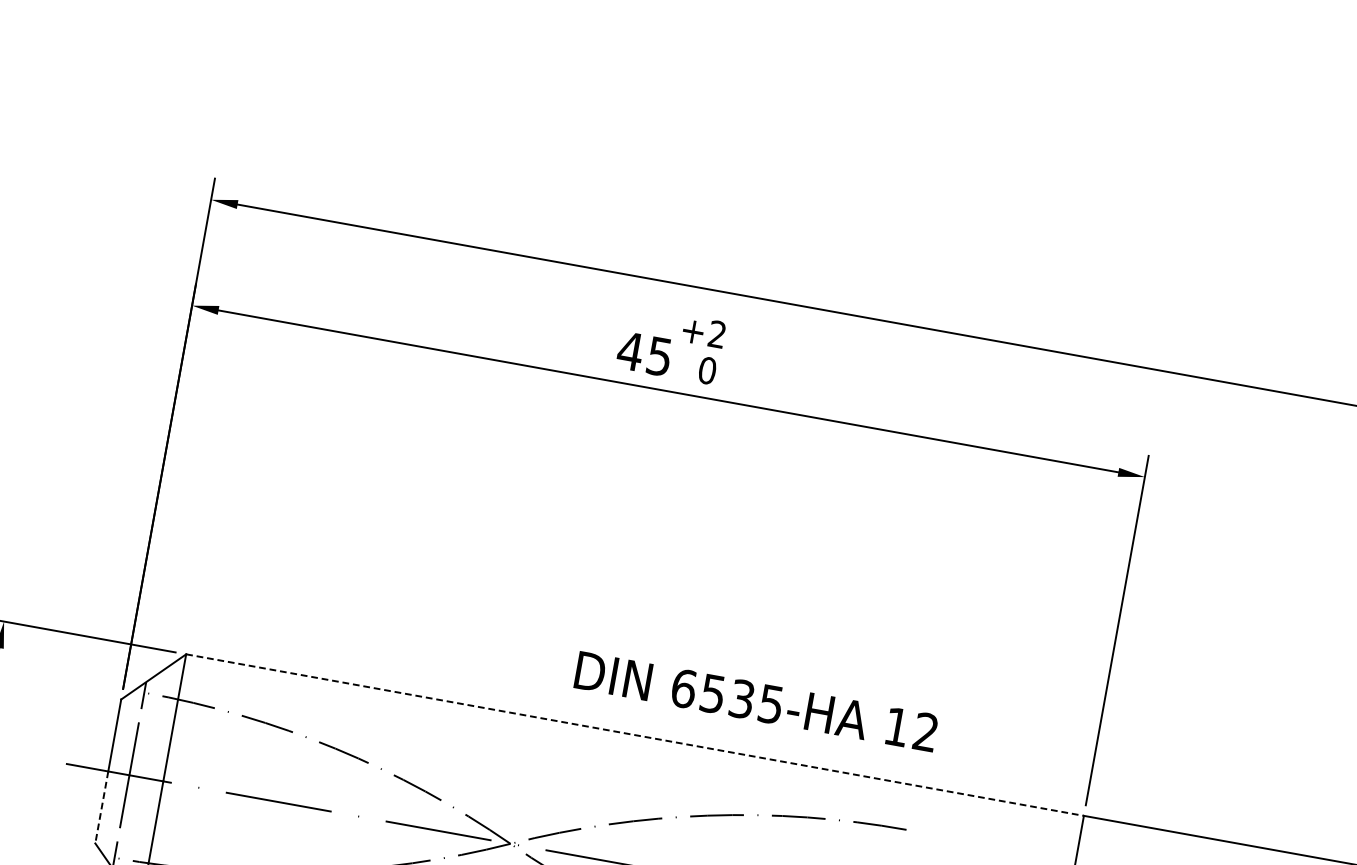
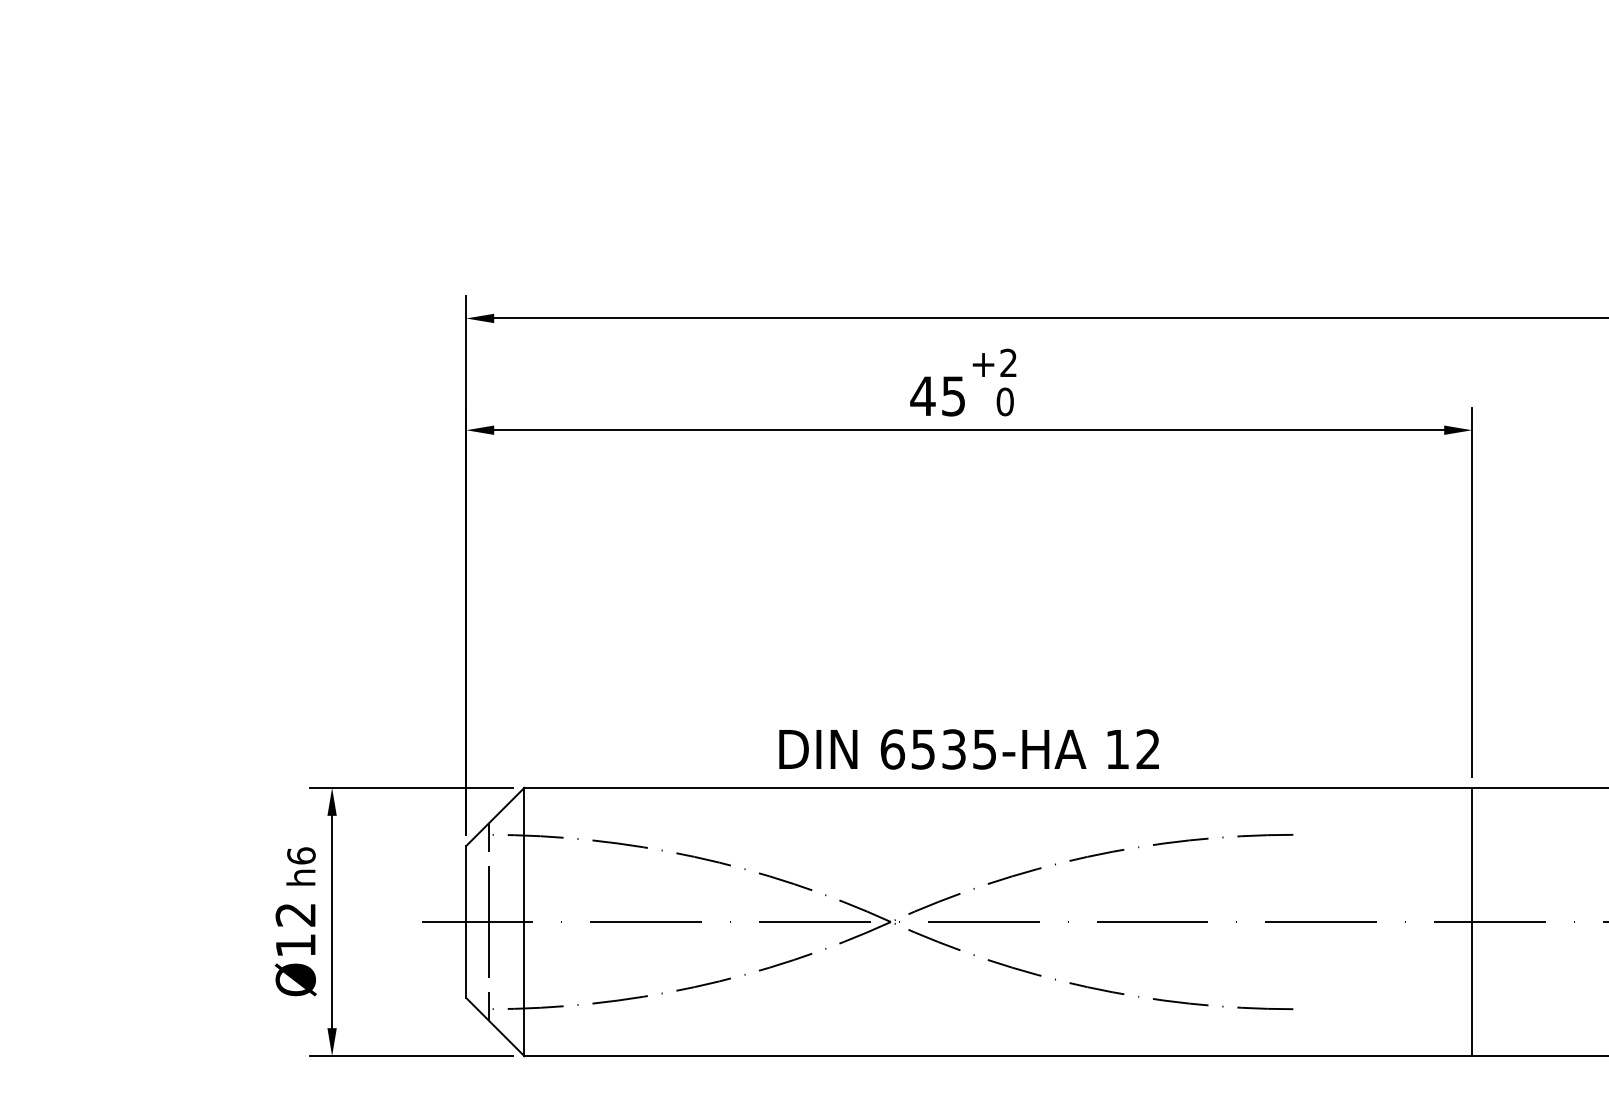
text: (755, 701) -> (968, 749), moved
line: (635, 734) -> (998, 787), dashed -> solid
line: (101, 807) -> (466, 960), dashed -> solid

